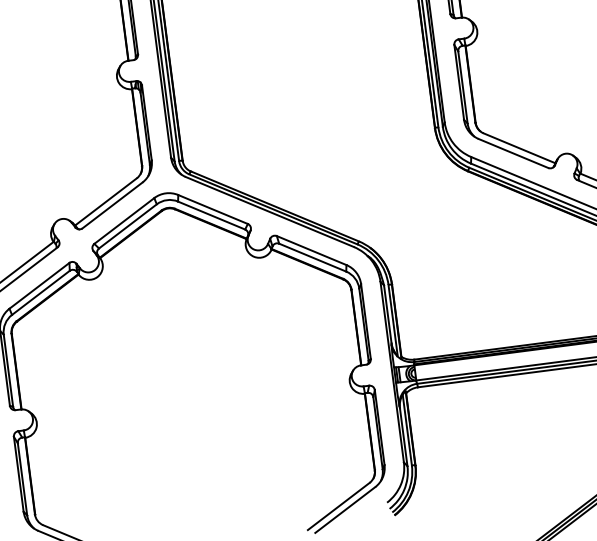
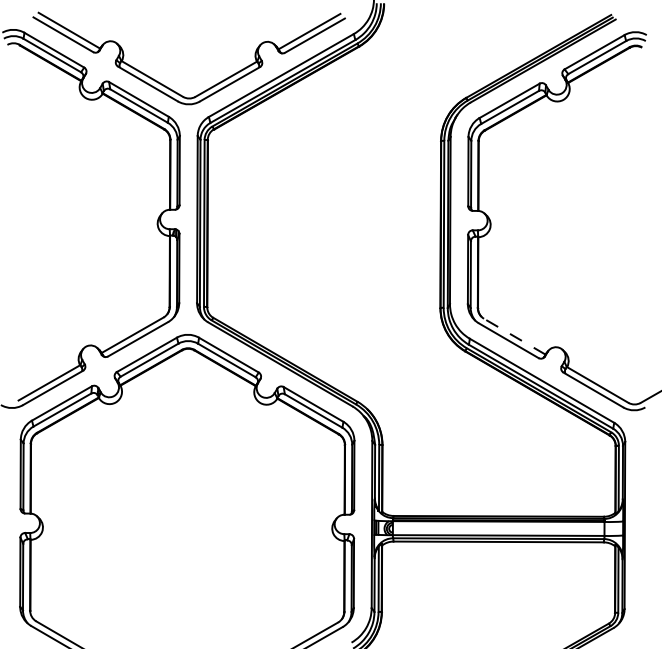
line: (519, 148) -> (514, 336), solid -> dashed

